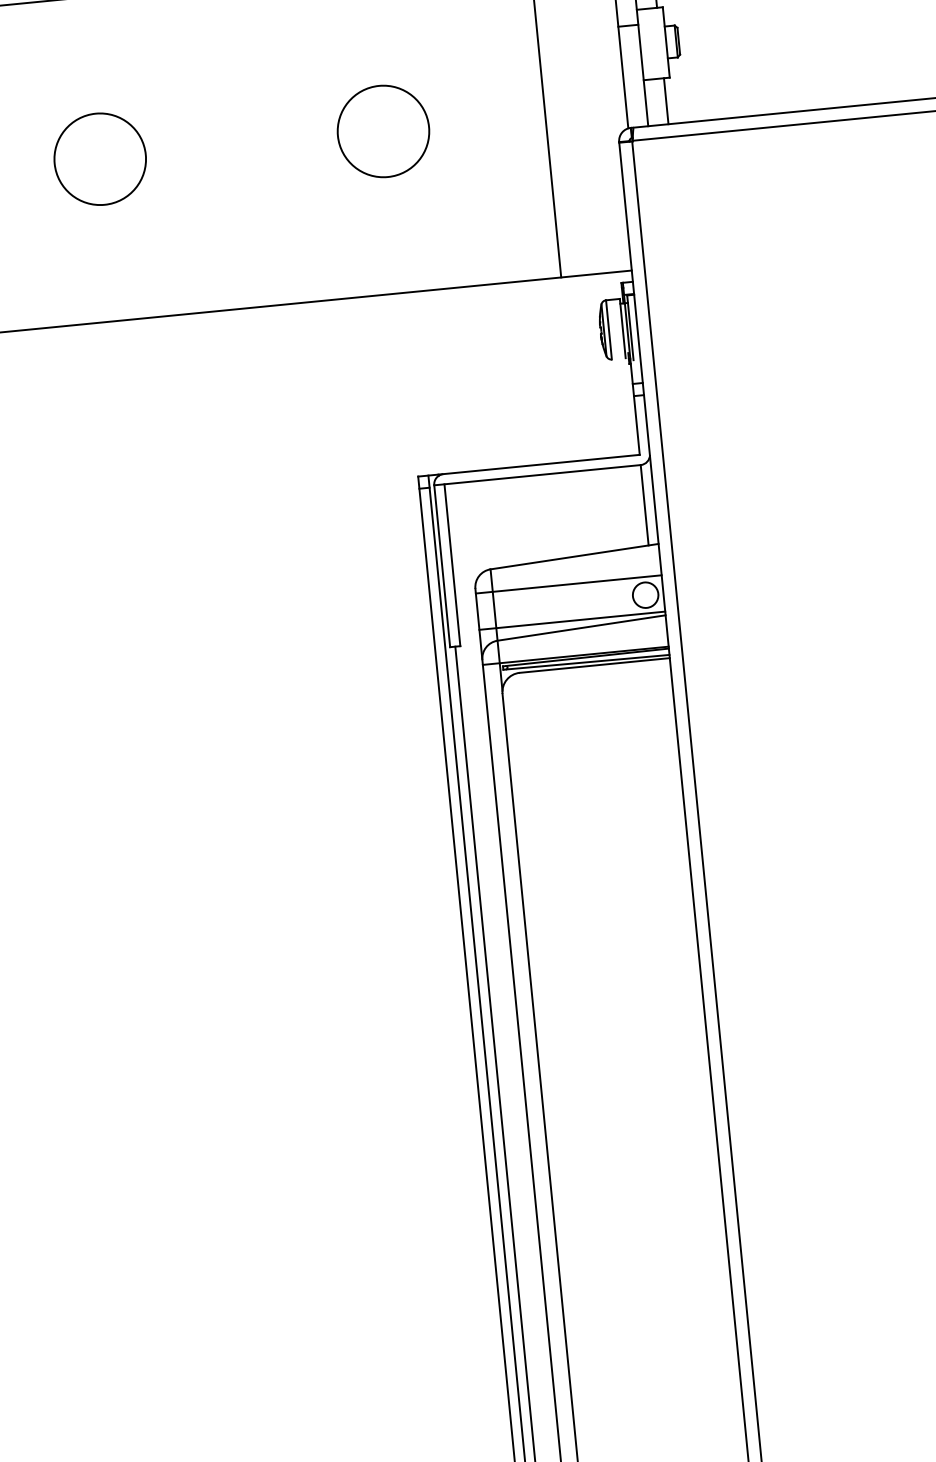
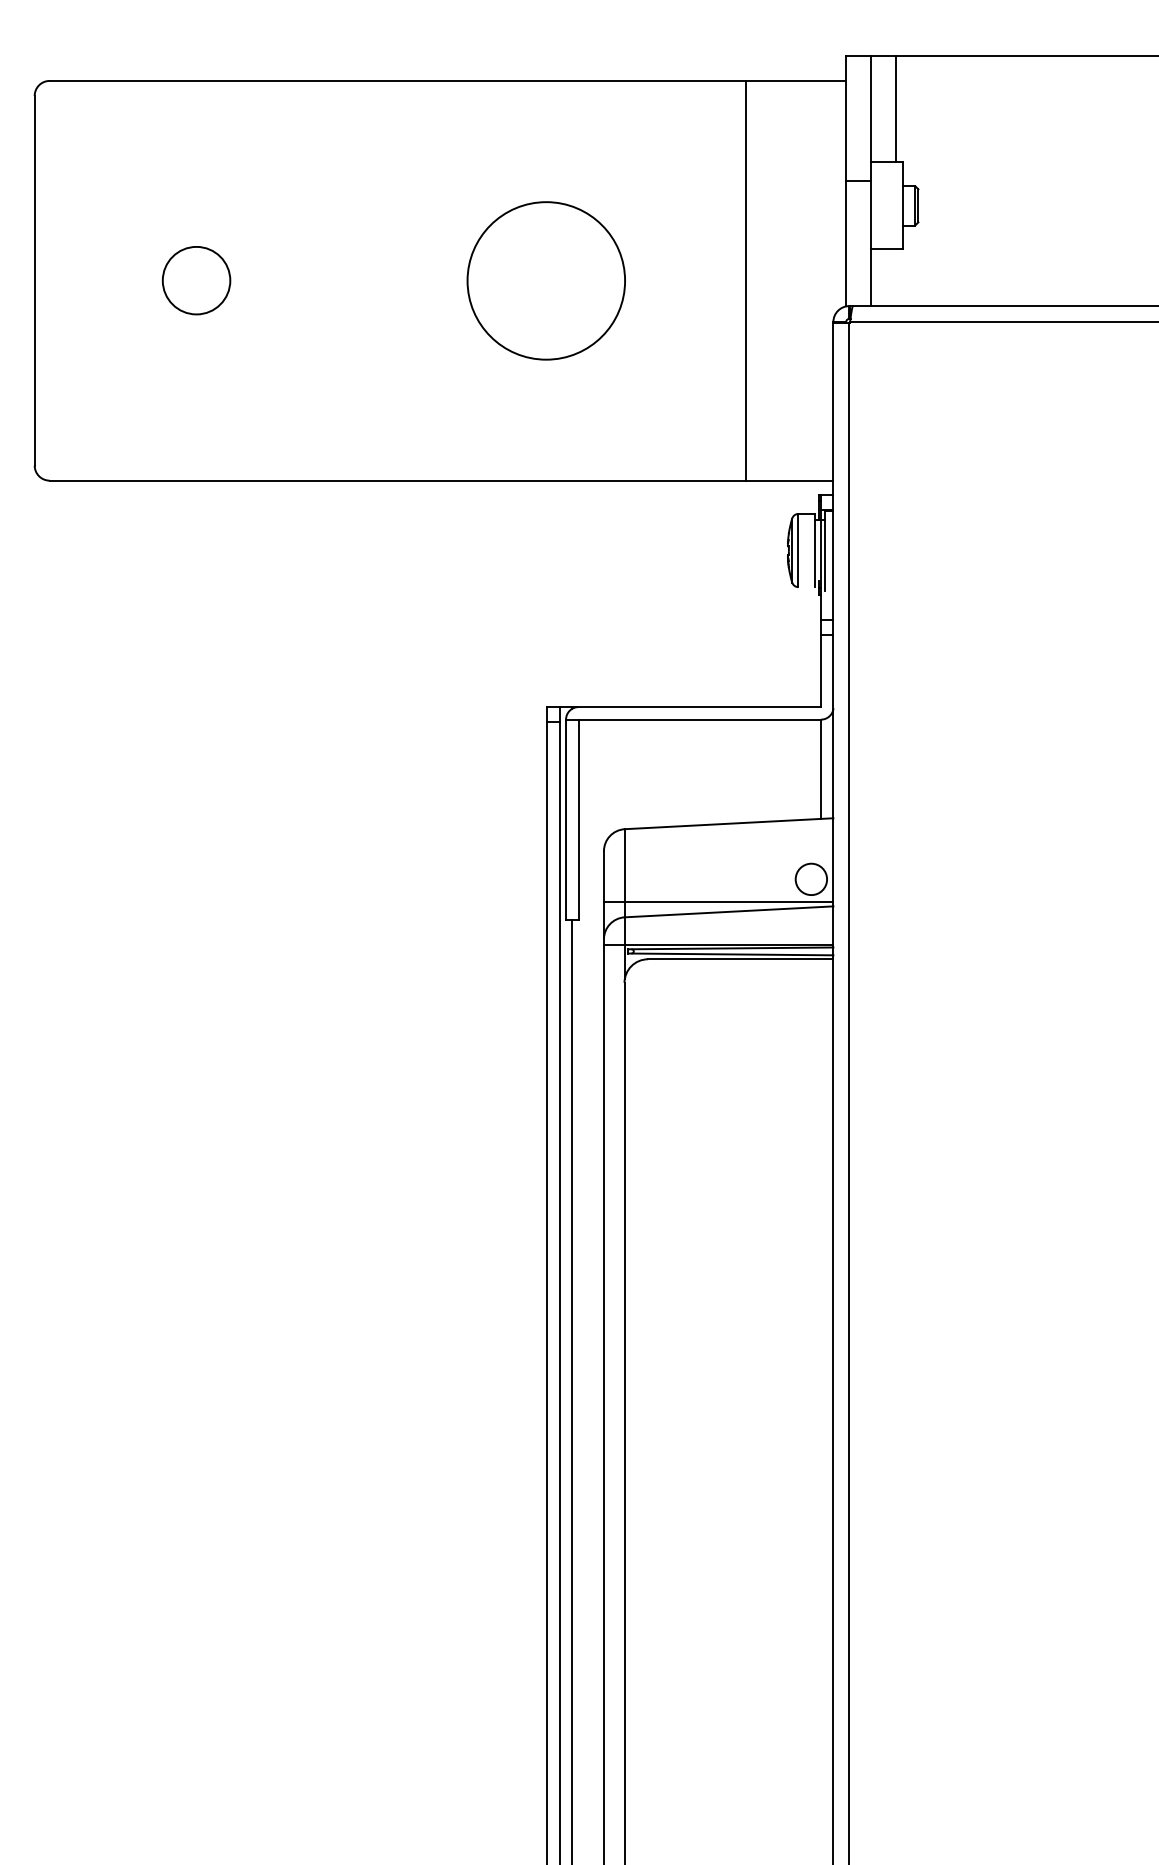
line: (665, 101) -> (895, 277), removed
circle: (383, 131) -> (546, 280), size x1.4
circle: (100, 159) -> (196, 280), size x0.6
line: (568, 584) -> (718, 856), removed

